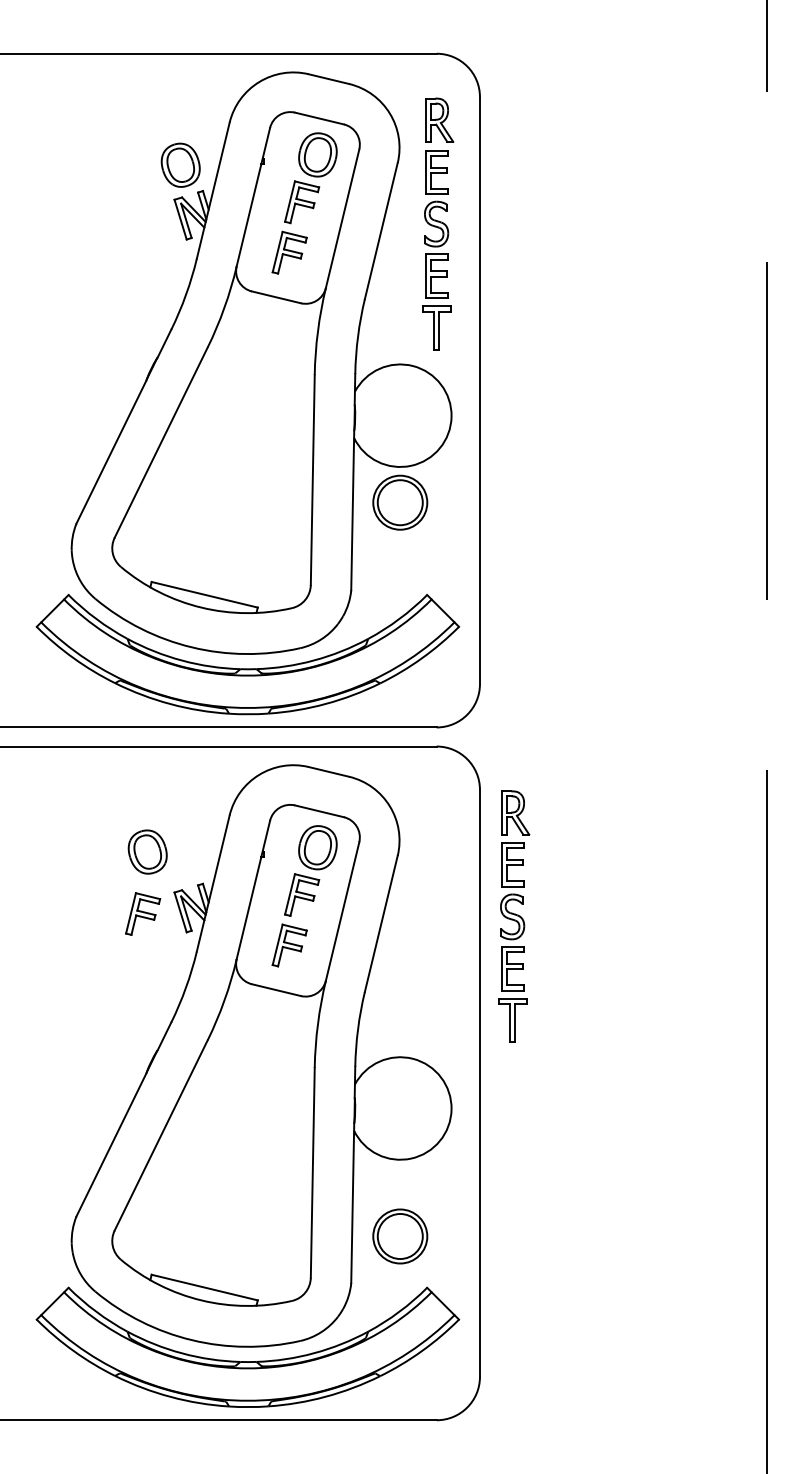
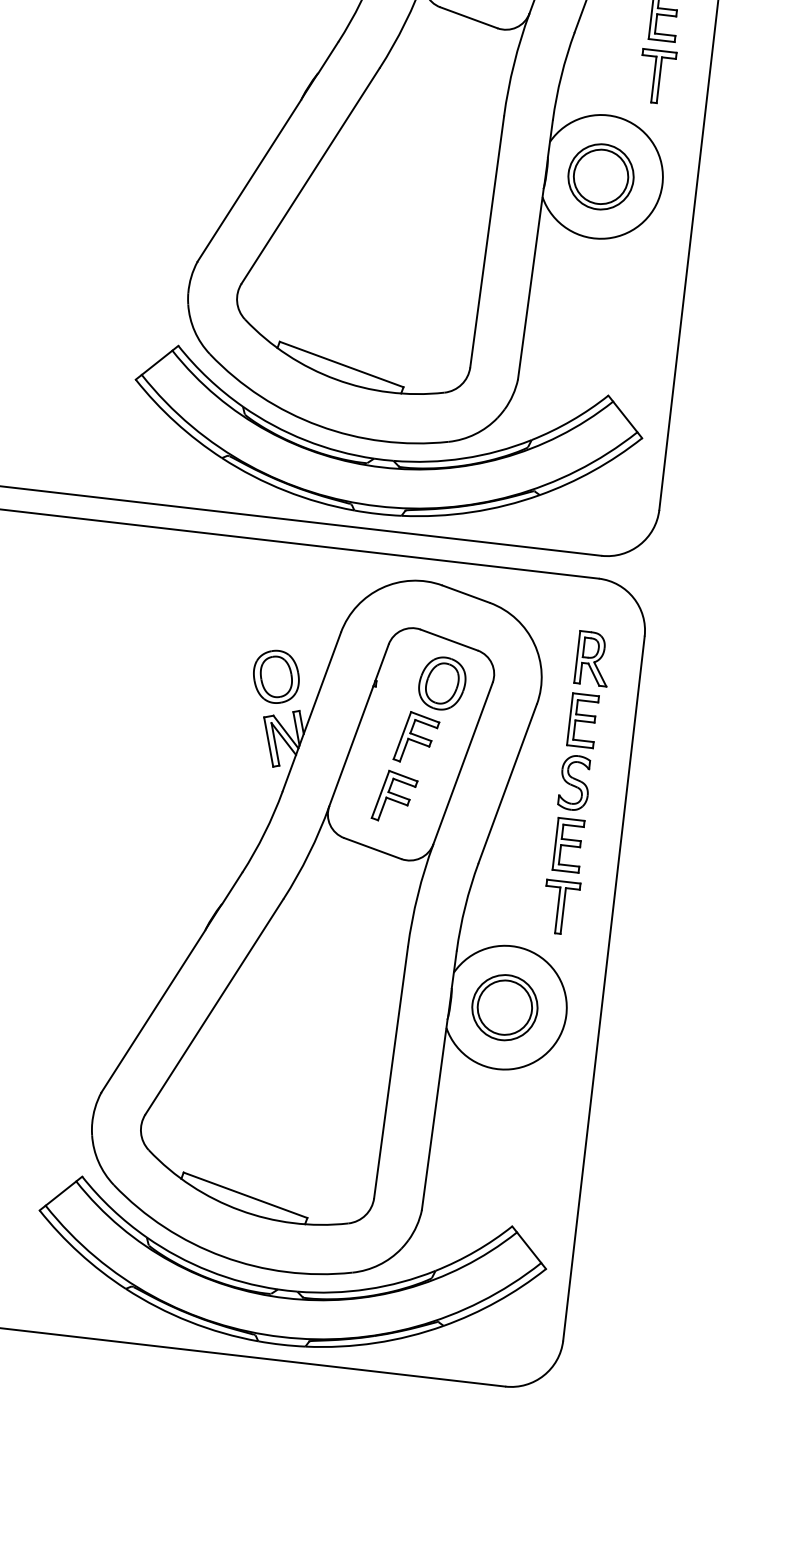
part: (400, 502) -> (601, 176), moved
part: (147, 851) -> (276, 676), moved
part: (143, 913) -> (224, 738), removed
part: (514, 916) -> (577, 782), moved
part: (400, 1236) -> (505, 1007), moved

